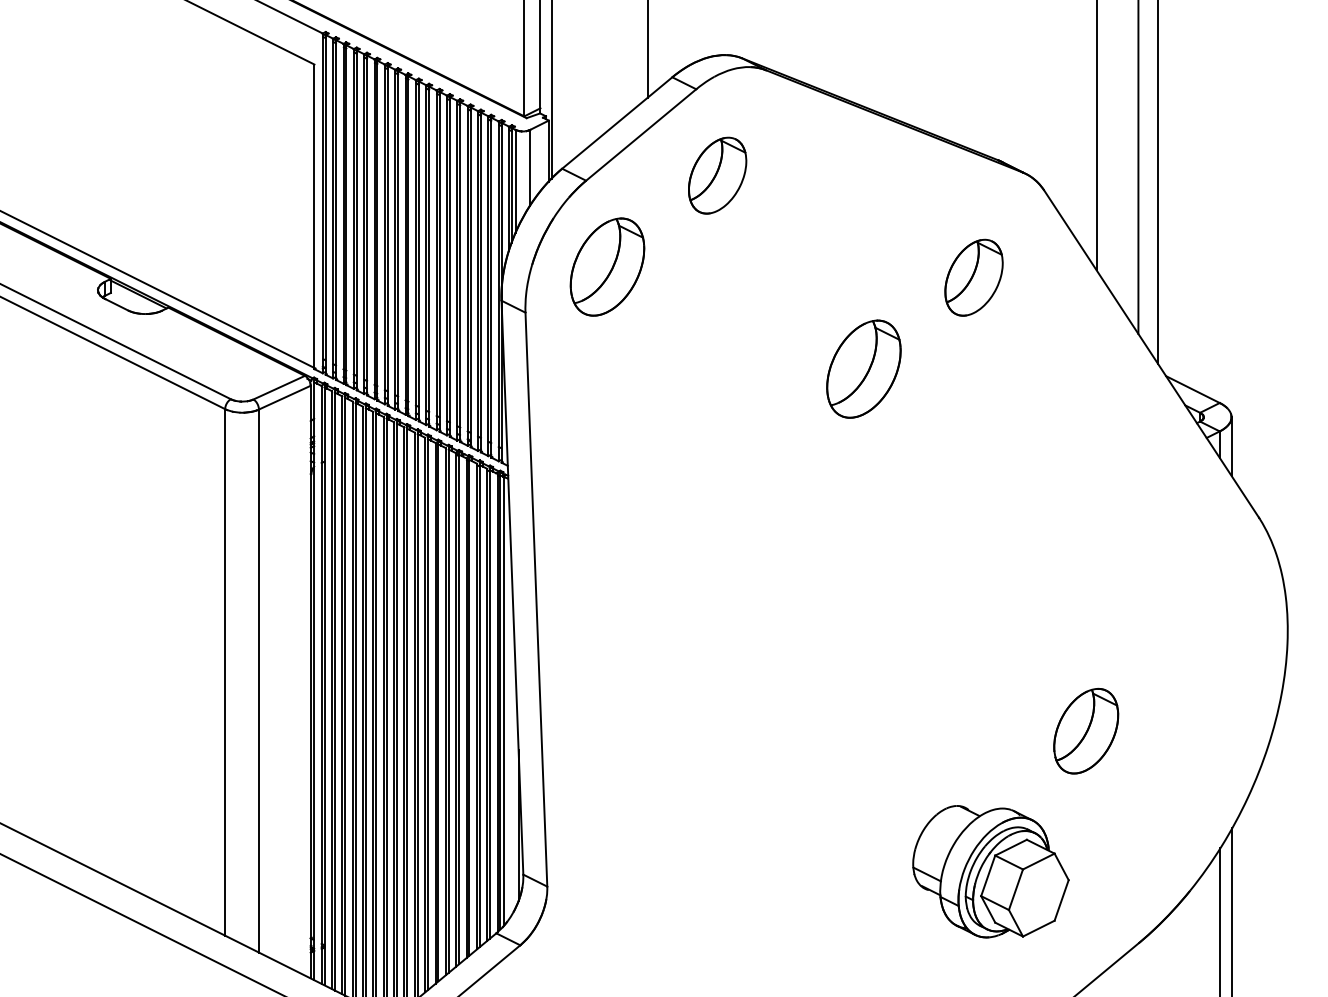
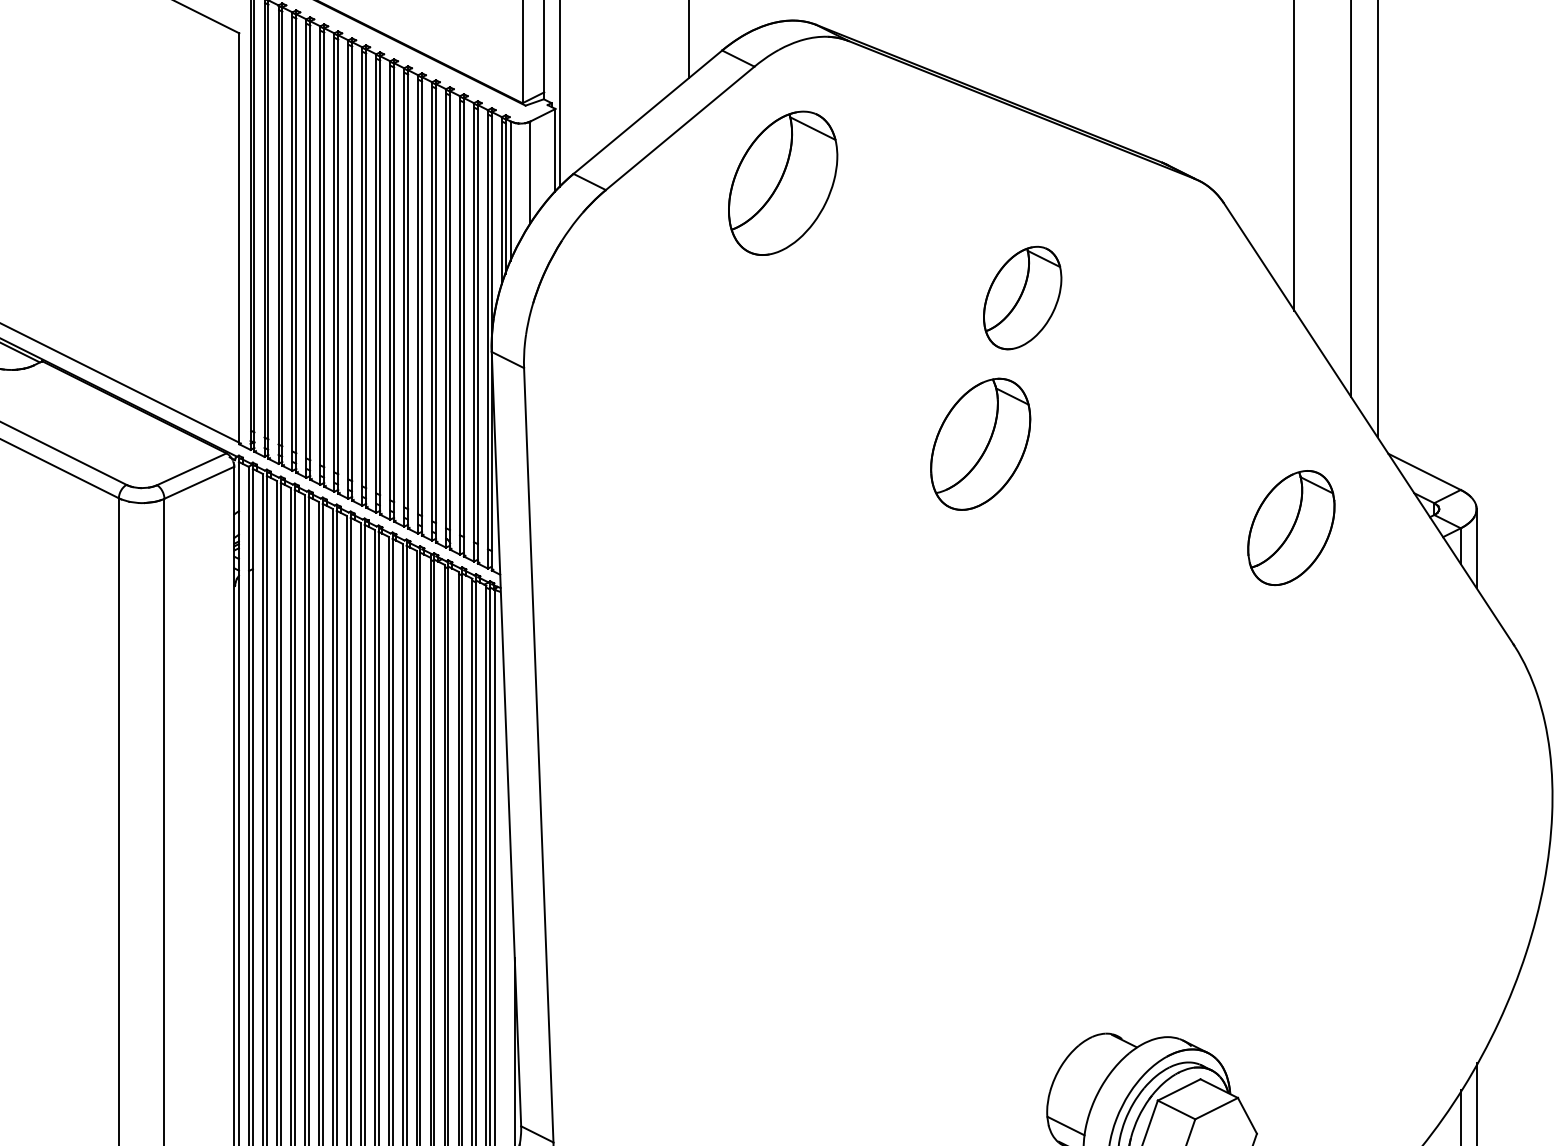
part: (717, 175) -> (783, 183), size x1.4
part: (607, 266) -> (634, 305), removed
part: (973, 277) -> (1021, 297), moved
part: (1086, 730) -> (1291, 527), moved

